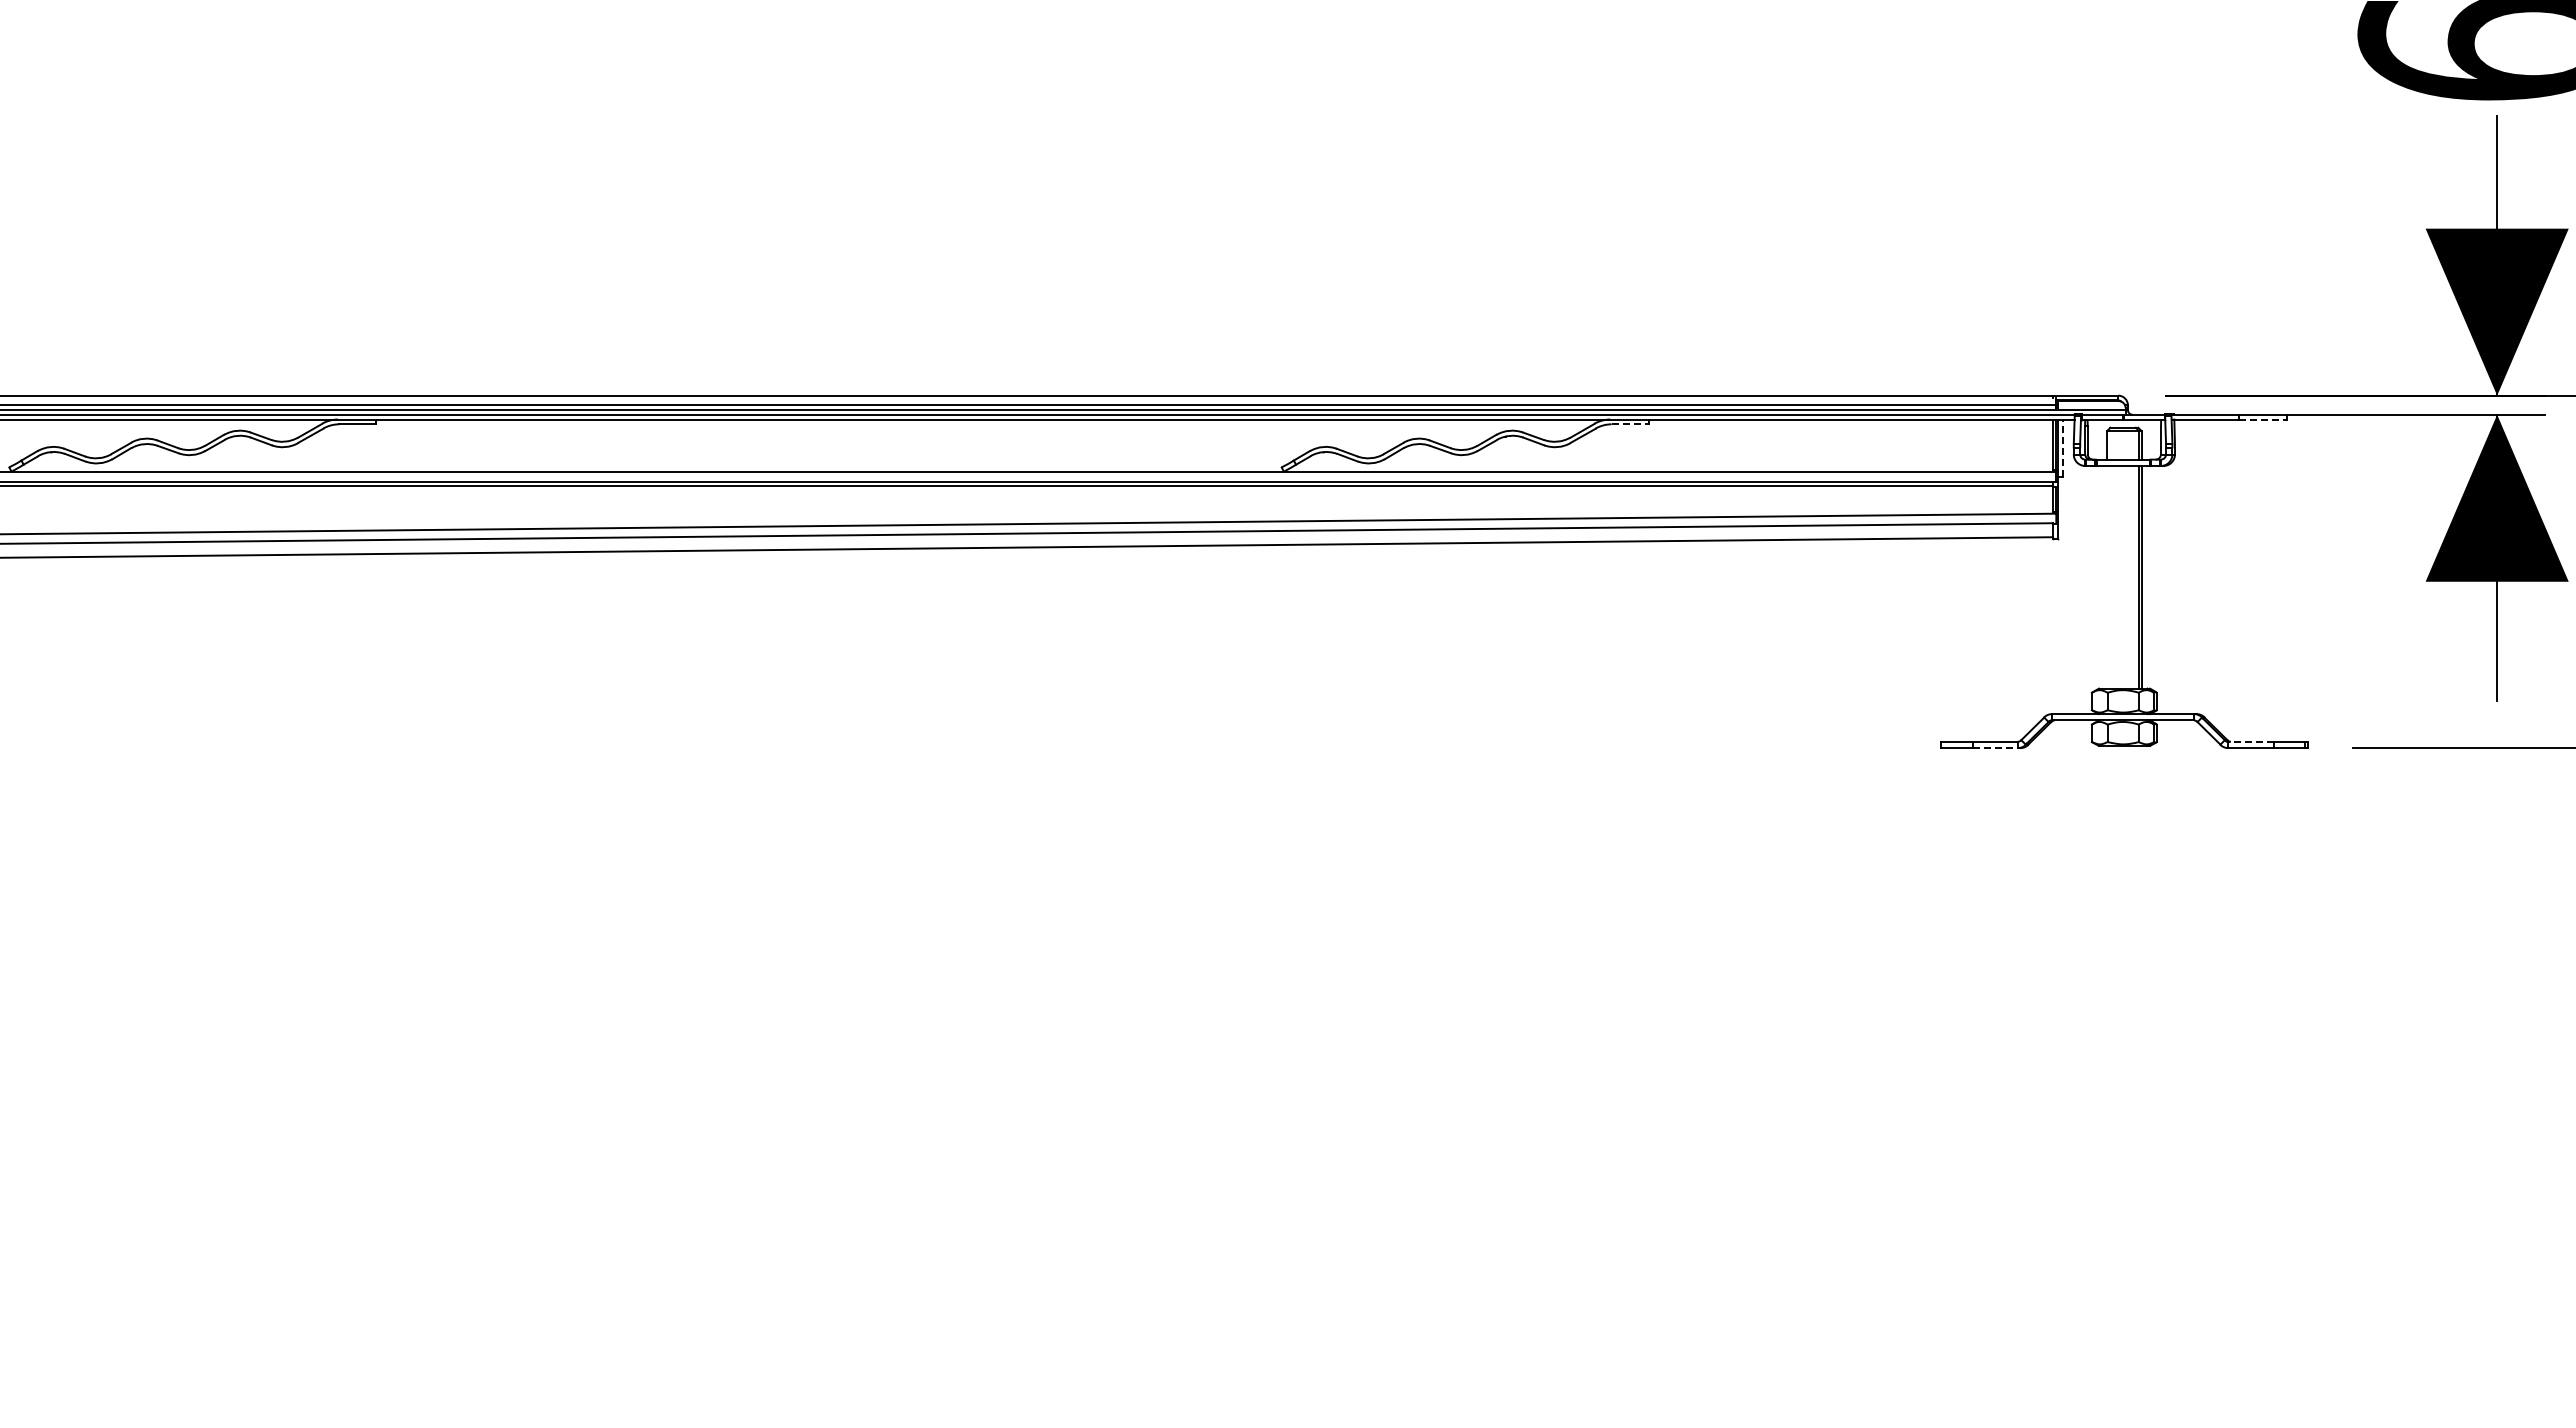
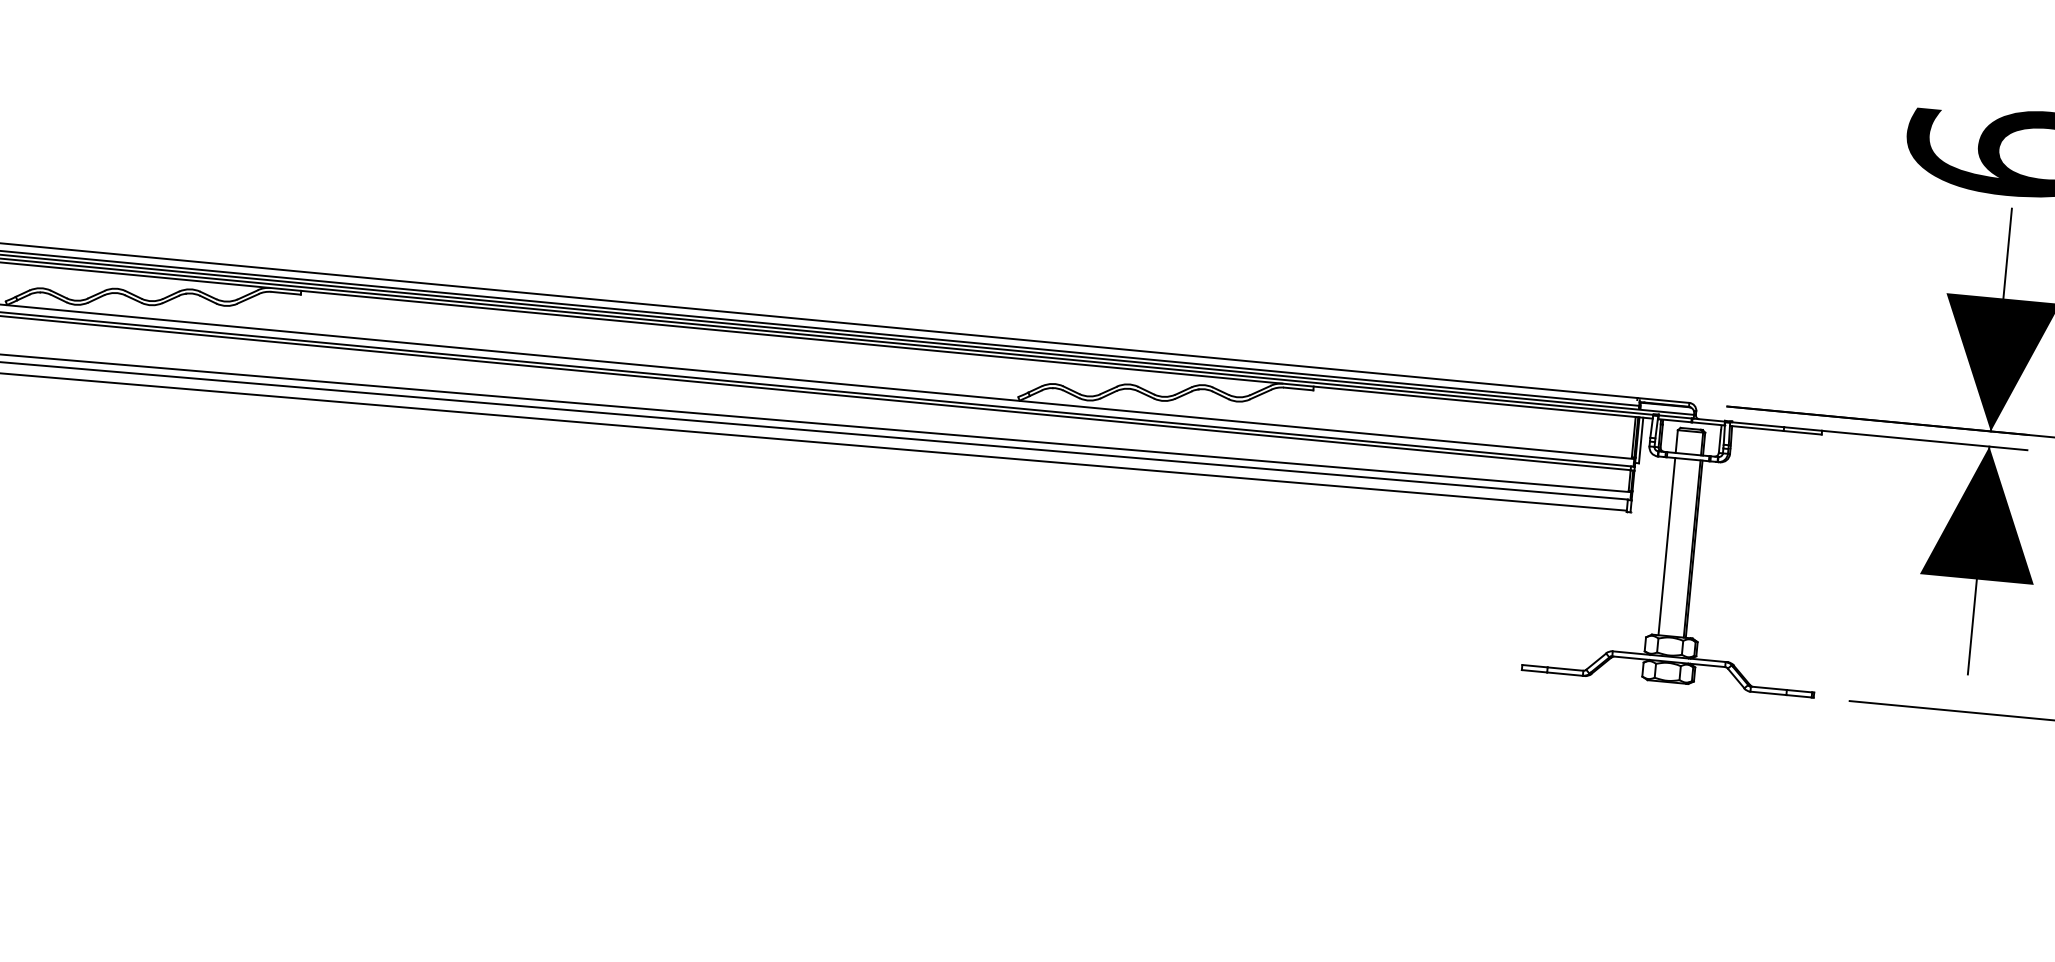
line: (2263, 419) -> (1803, 432), dashed -> solid
line: (1630, 424) -> (1299, 389), dashed -> solid
line: (2062, 448) -> (1640, 440), dashed -> solid
line: (2107, 576) -> (1667, 546), added
line: (2250, 741) -> (1768, 688), dashed -> solid
line: (1995, 748) -> (1565, 674), dashed -> solid

